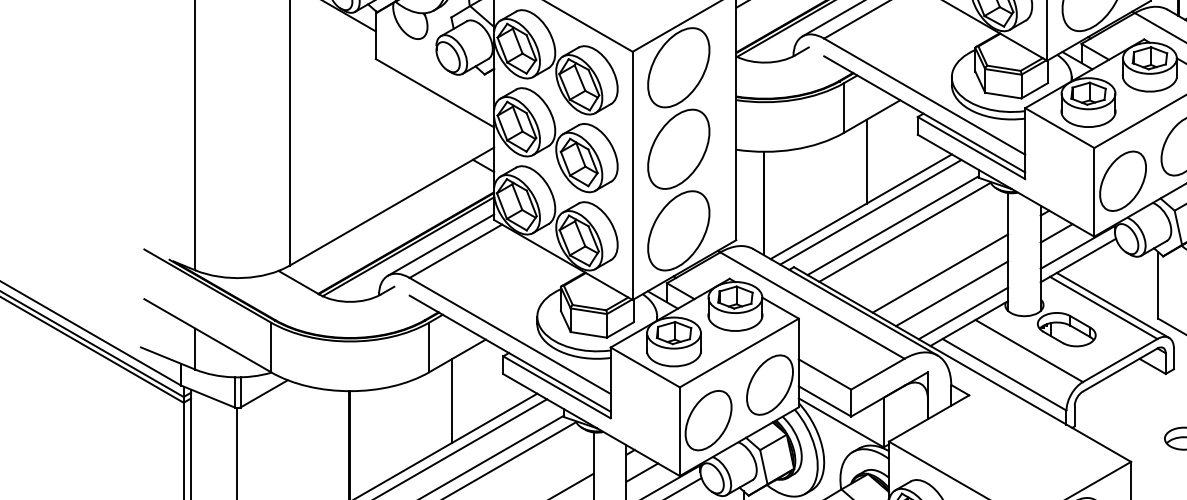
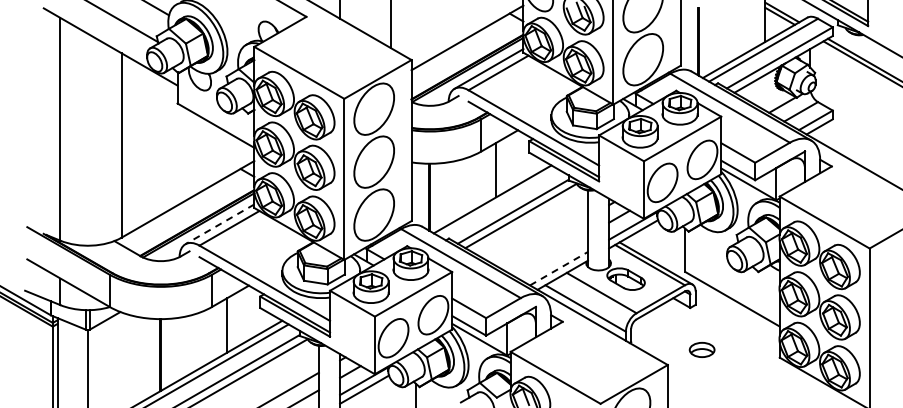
line: (870, 213) -> (498, 203), removed
line: (440, 245) -> (219, 224), solid -> dashed
line: (941, 273) -> (544, 242), removed
line: (951, 293) -> (551, 255), removed
line: (964, 313) -> (559, 268), solid -> dashed

